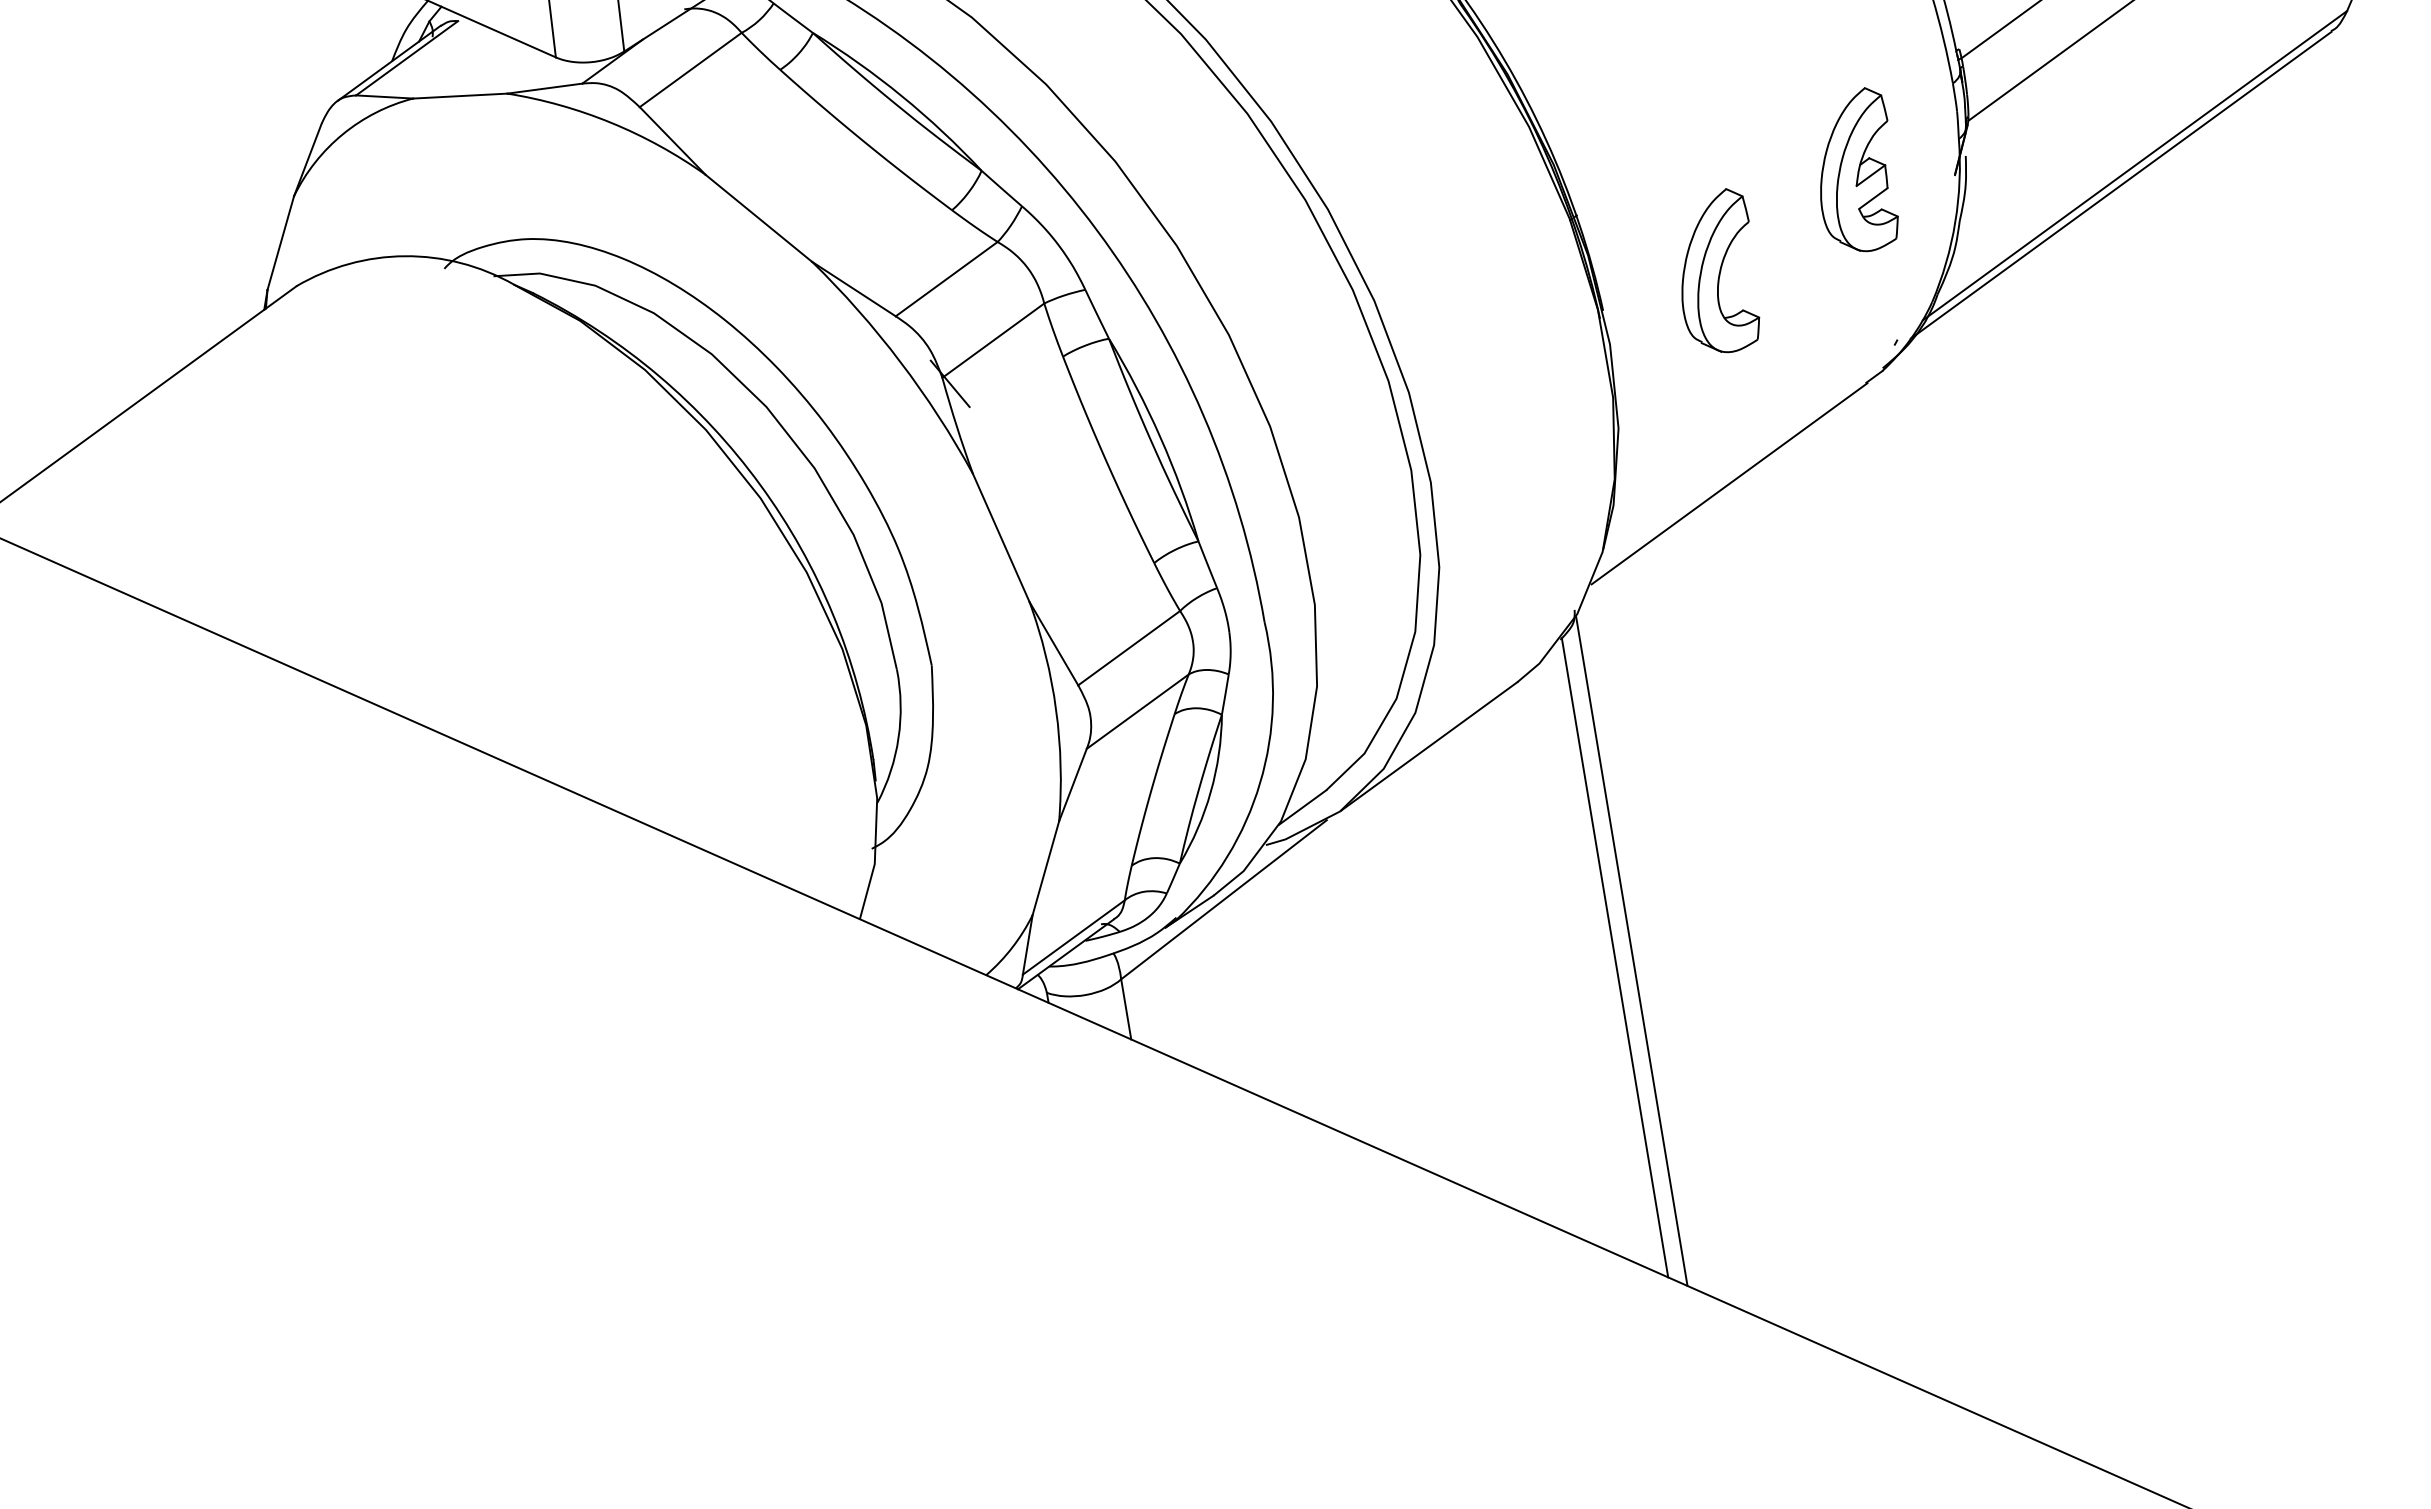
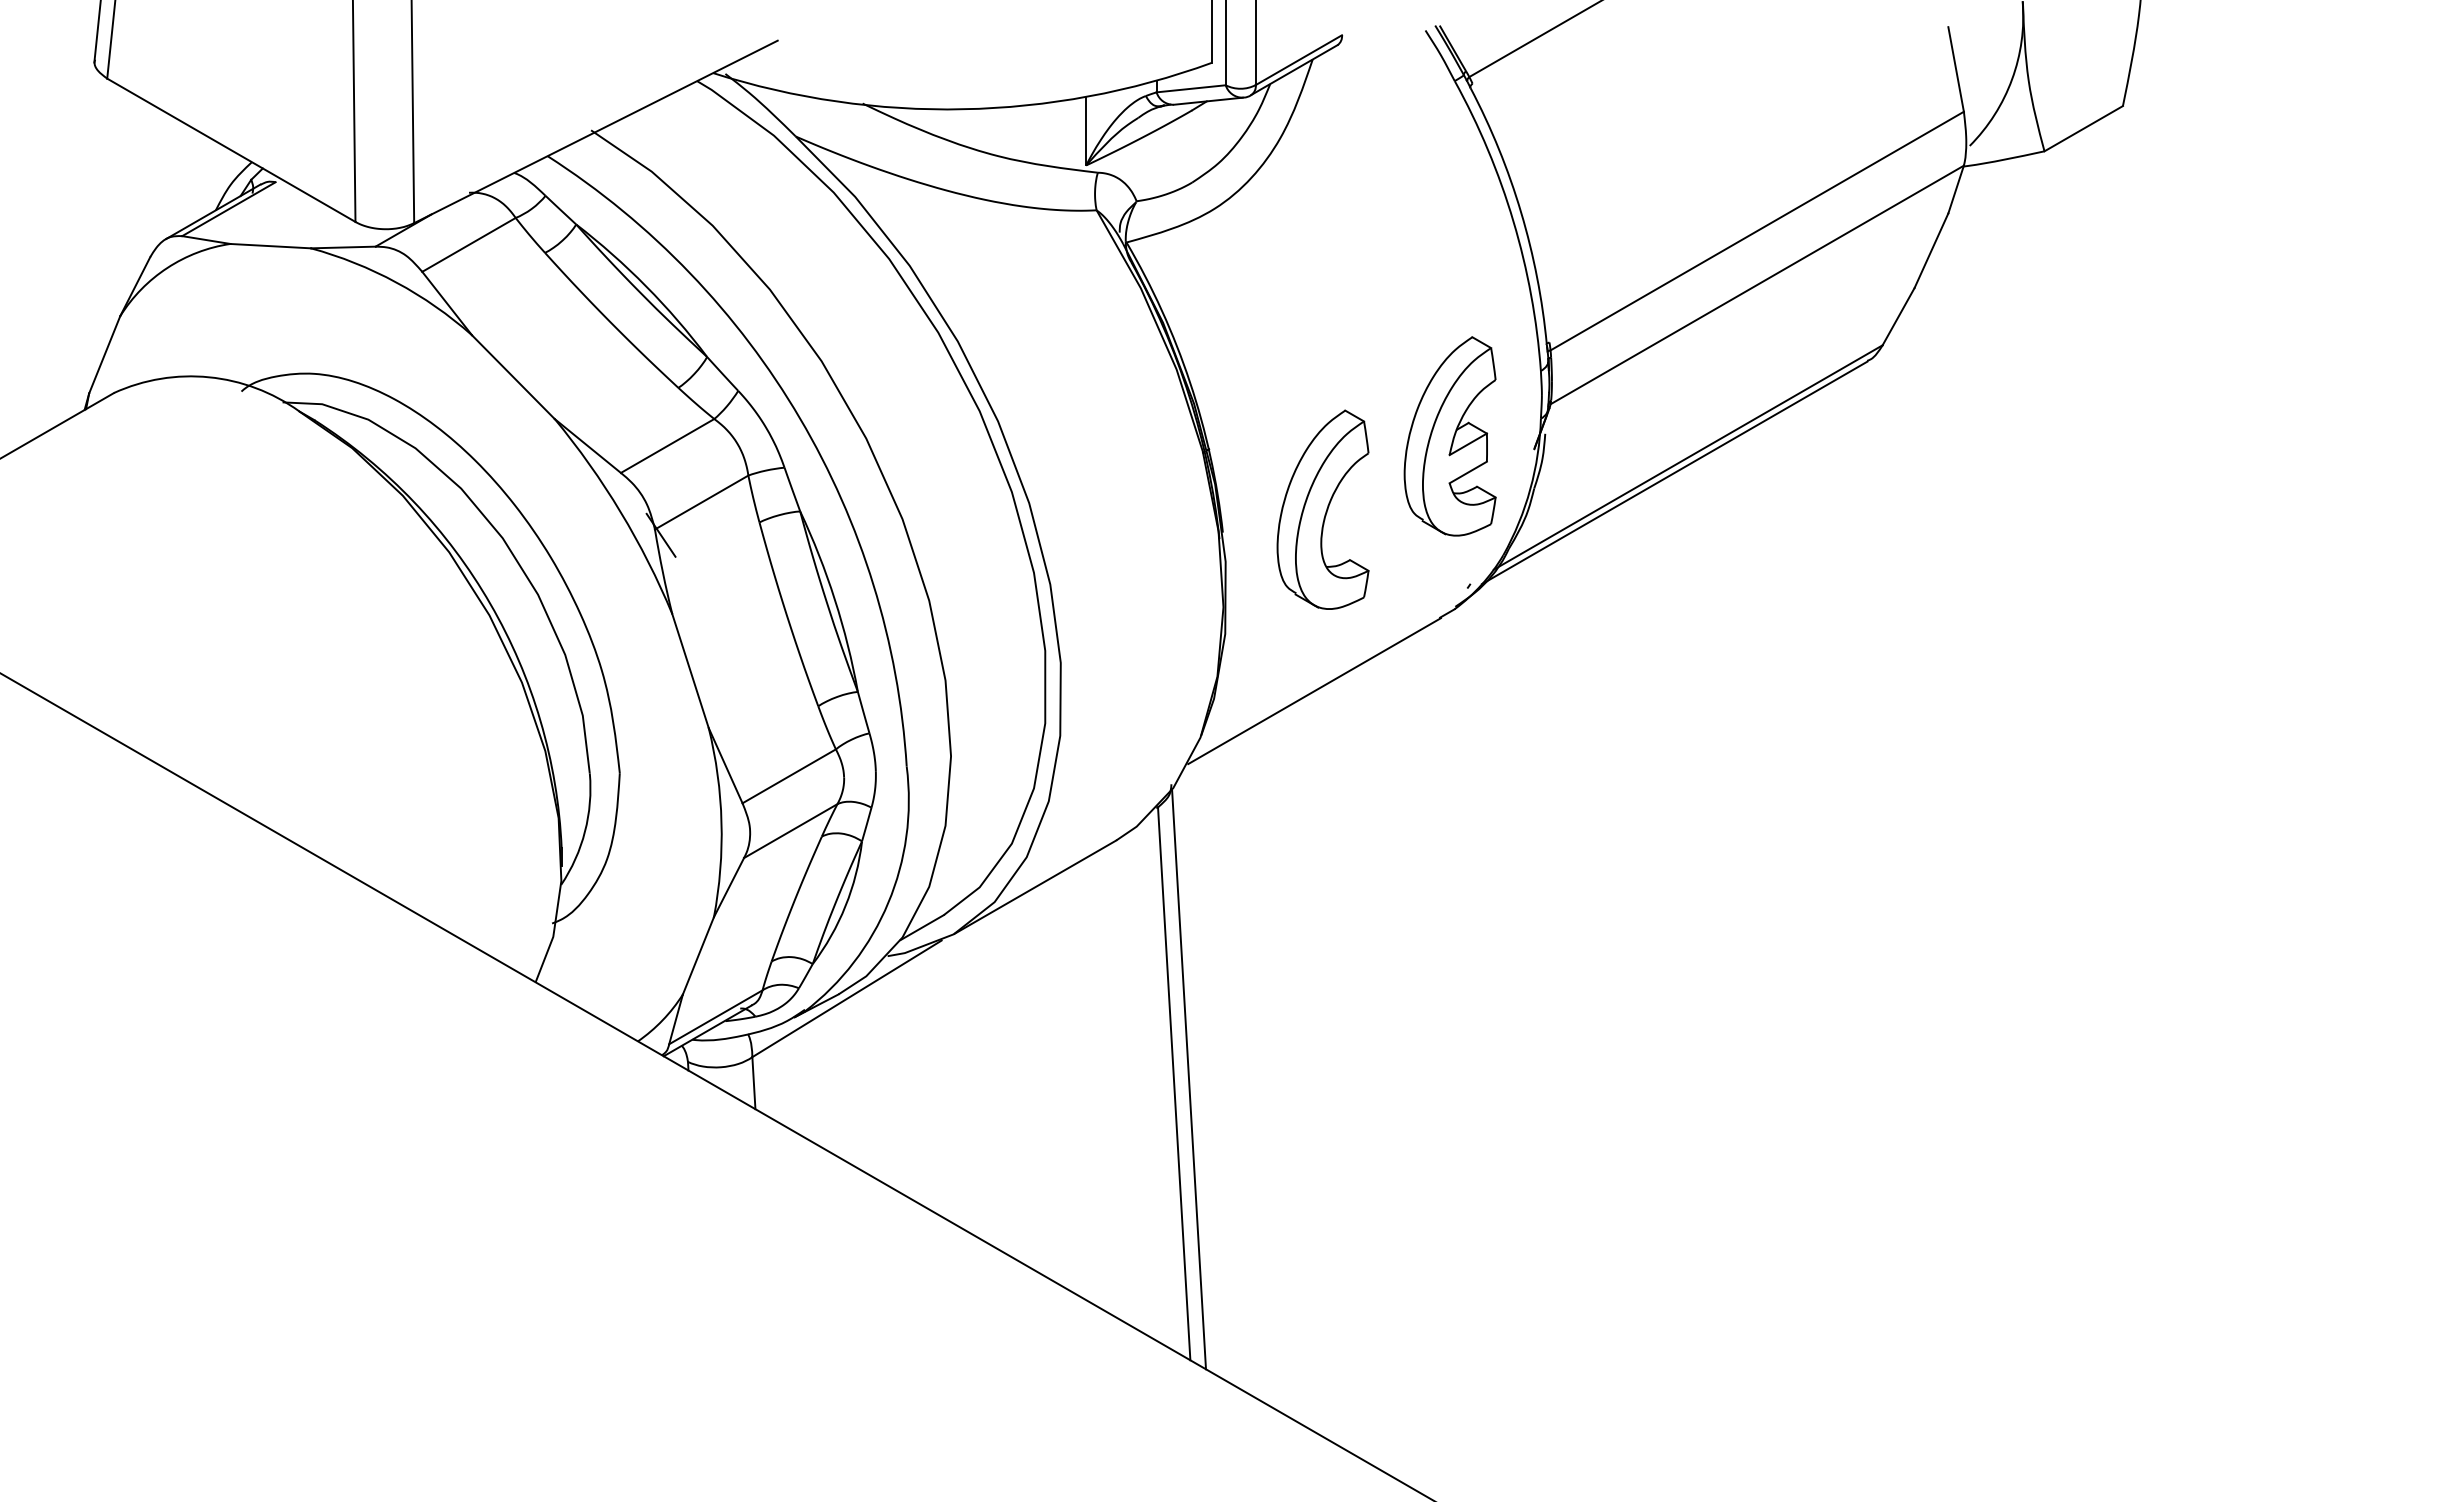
part: (1854, 170) -> (1449, 436), size x1.43
part: (1716, 271) -> (1322, 509), size x1.43

